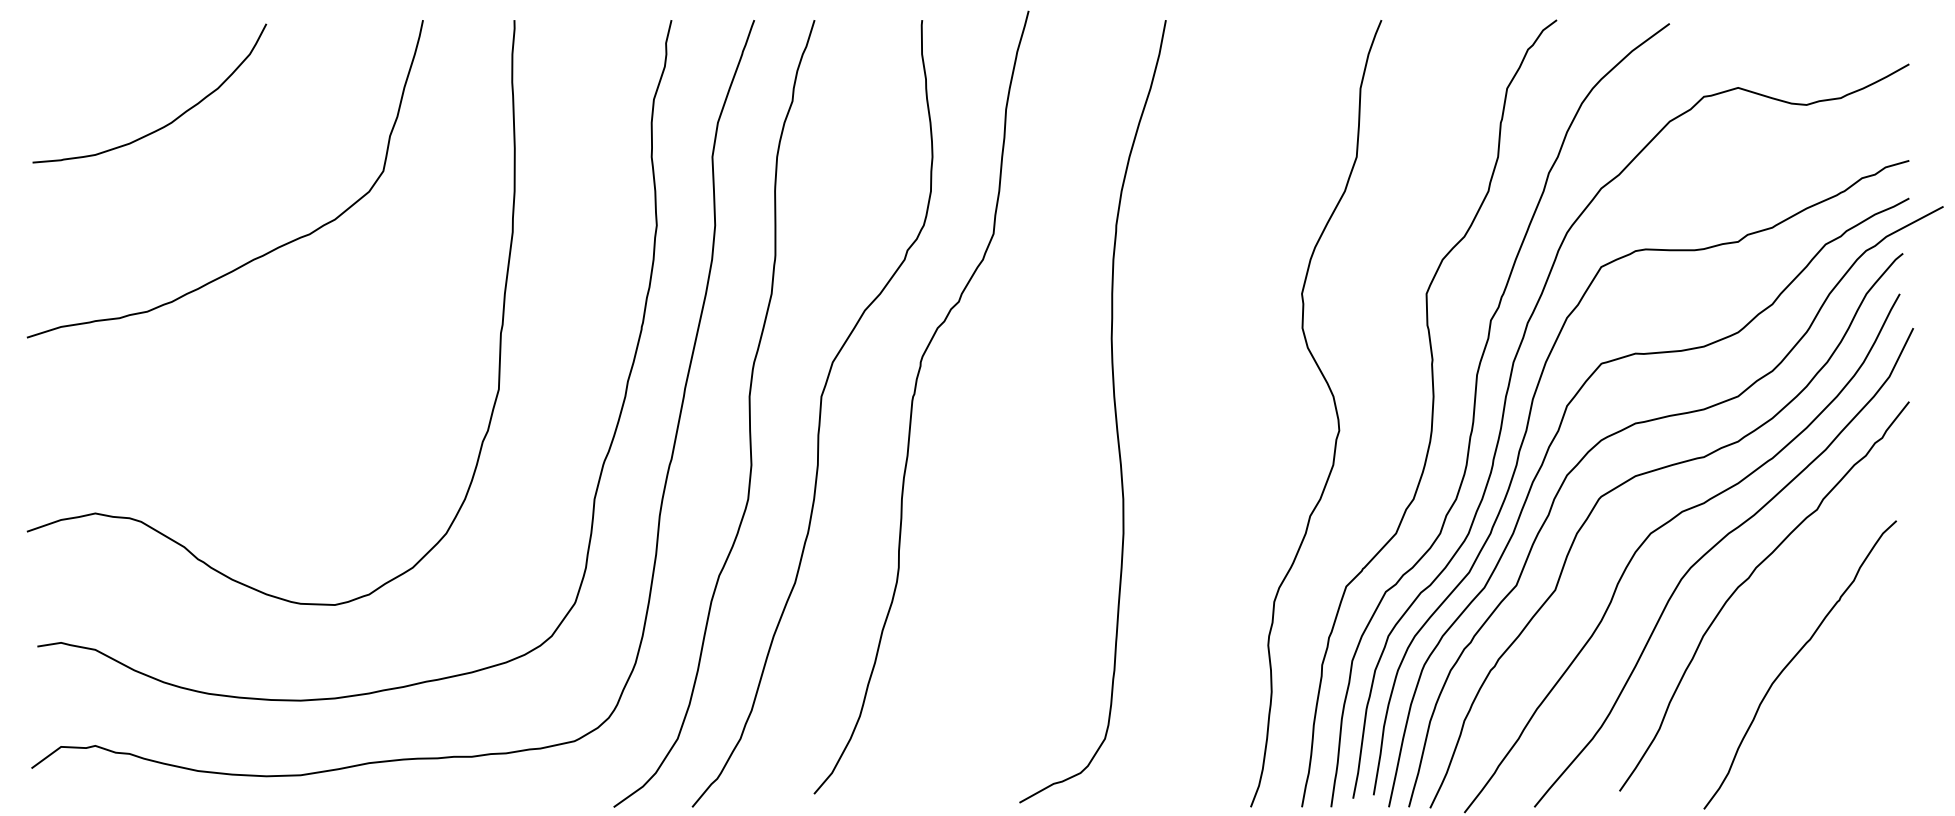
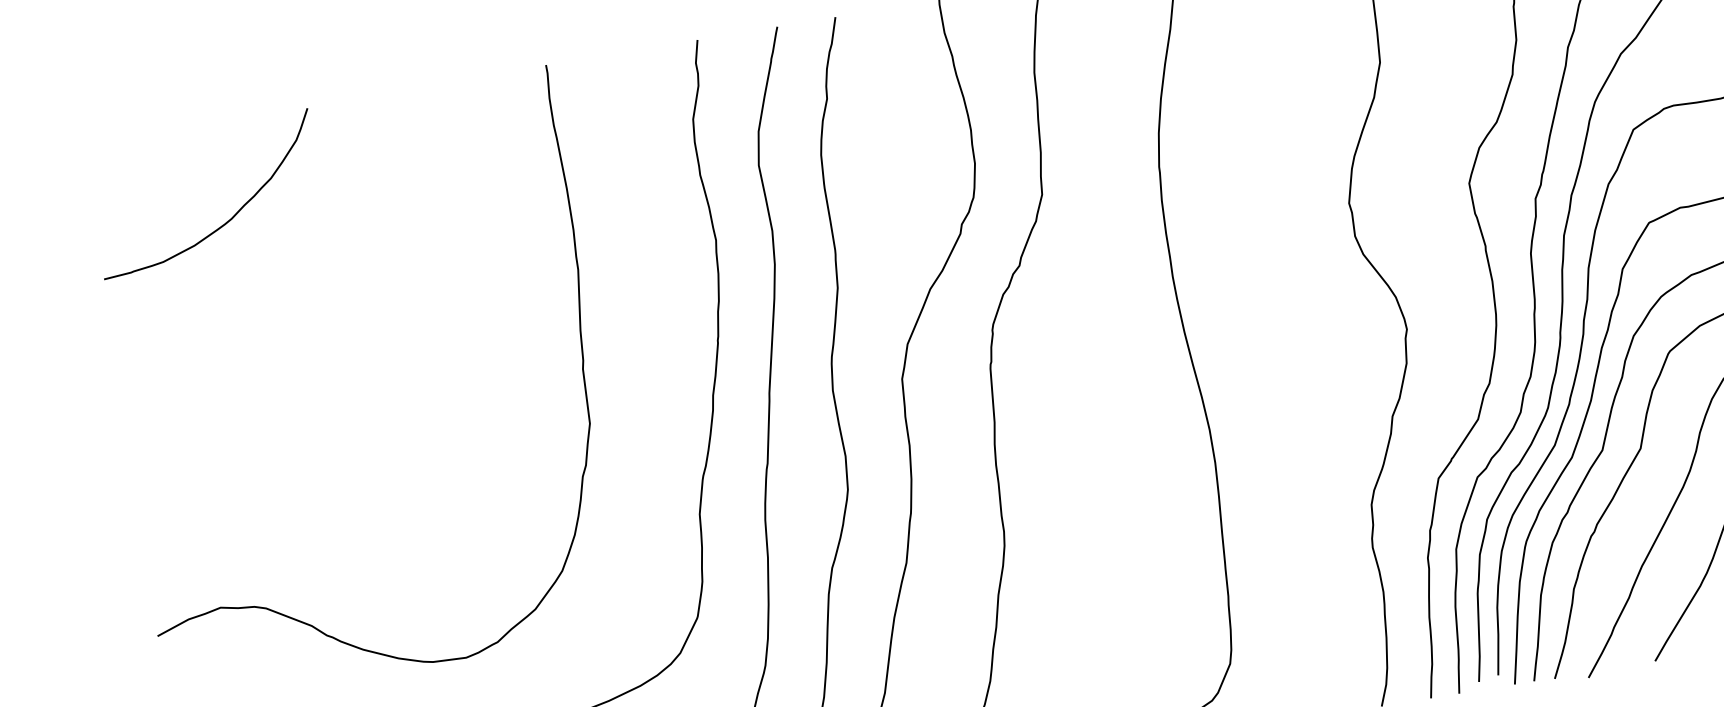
curve: (260, 255) -> (338, 332), removed

